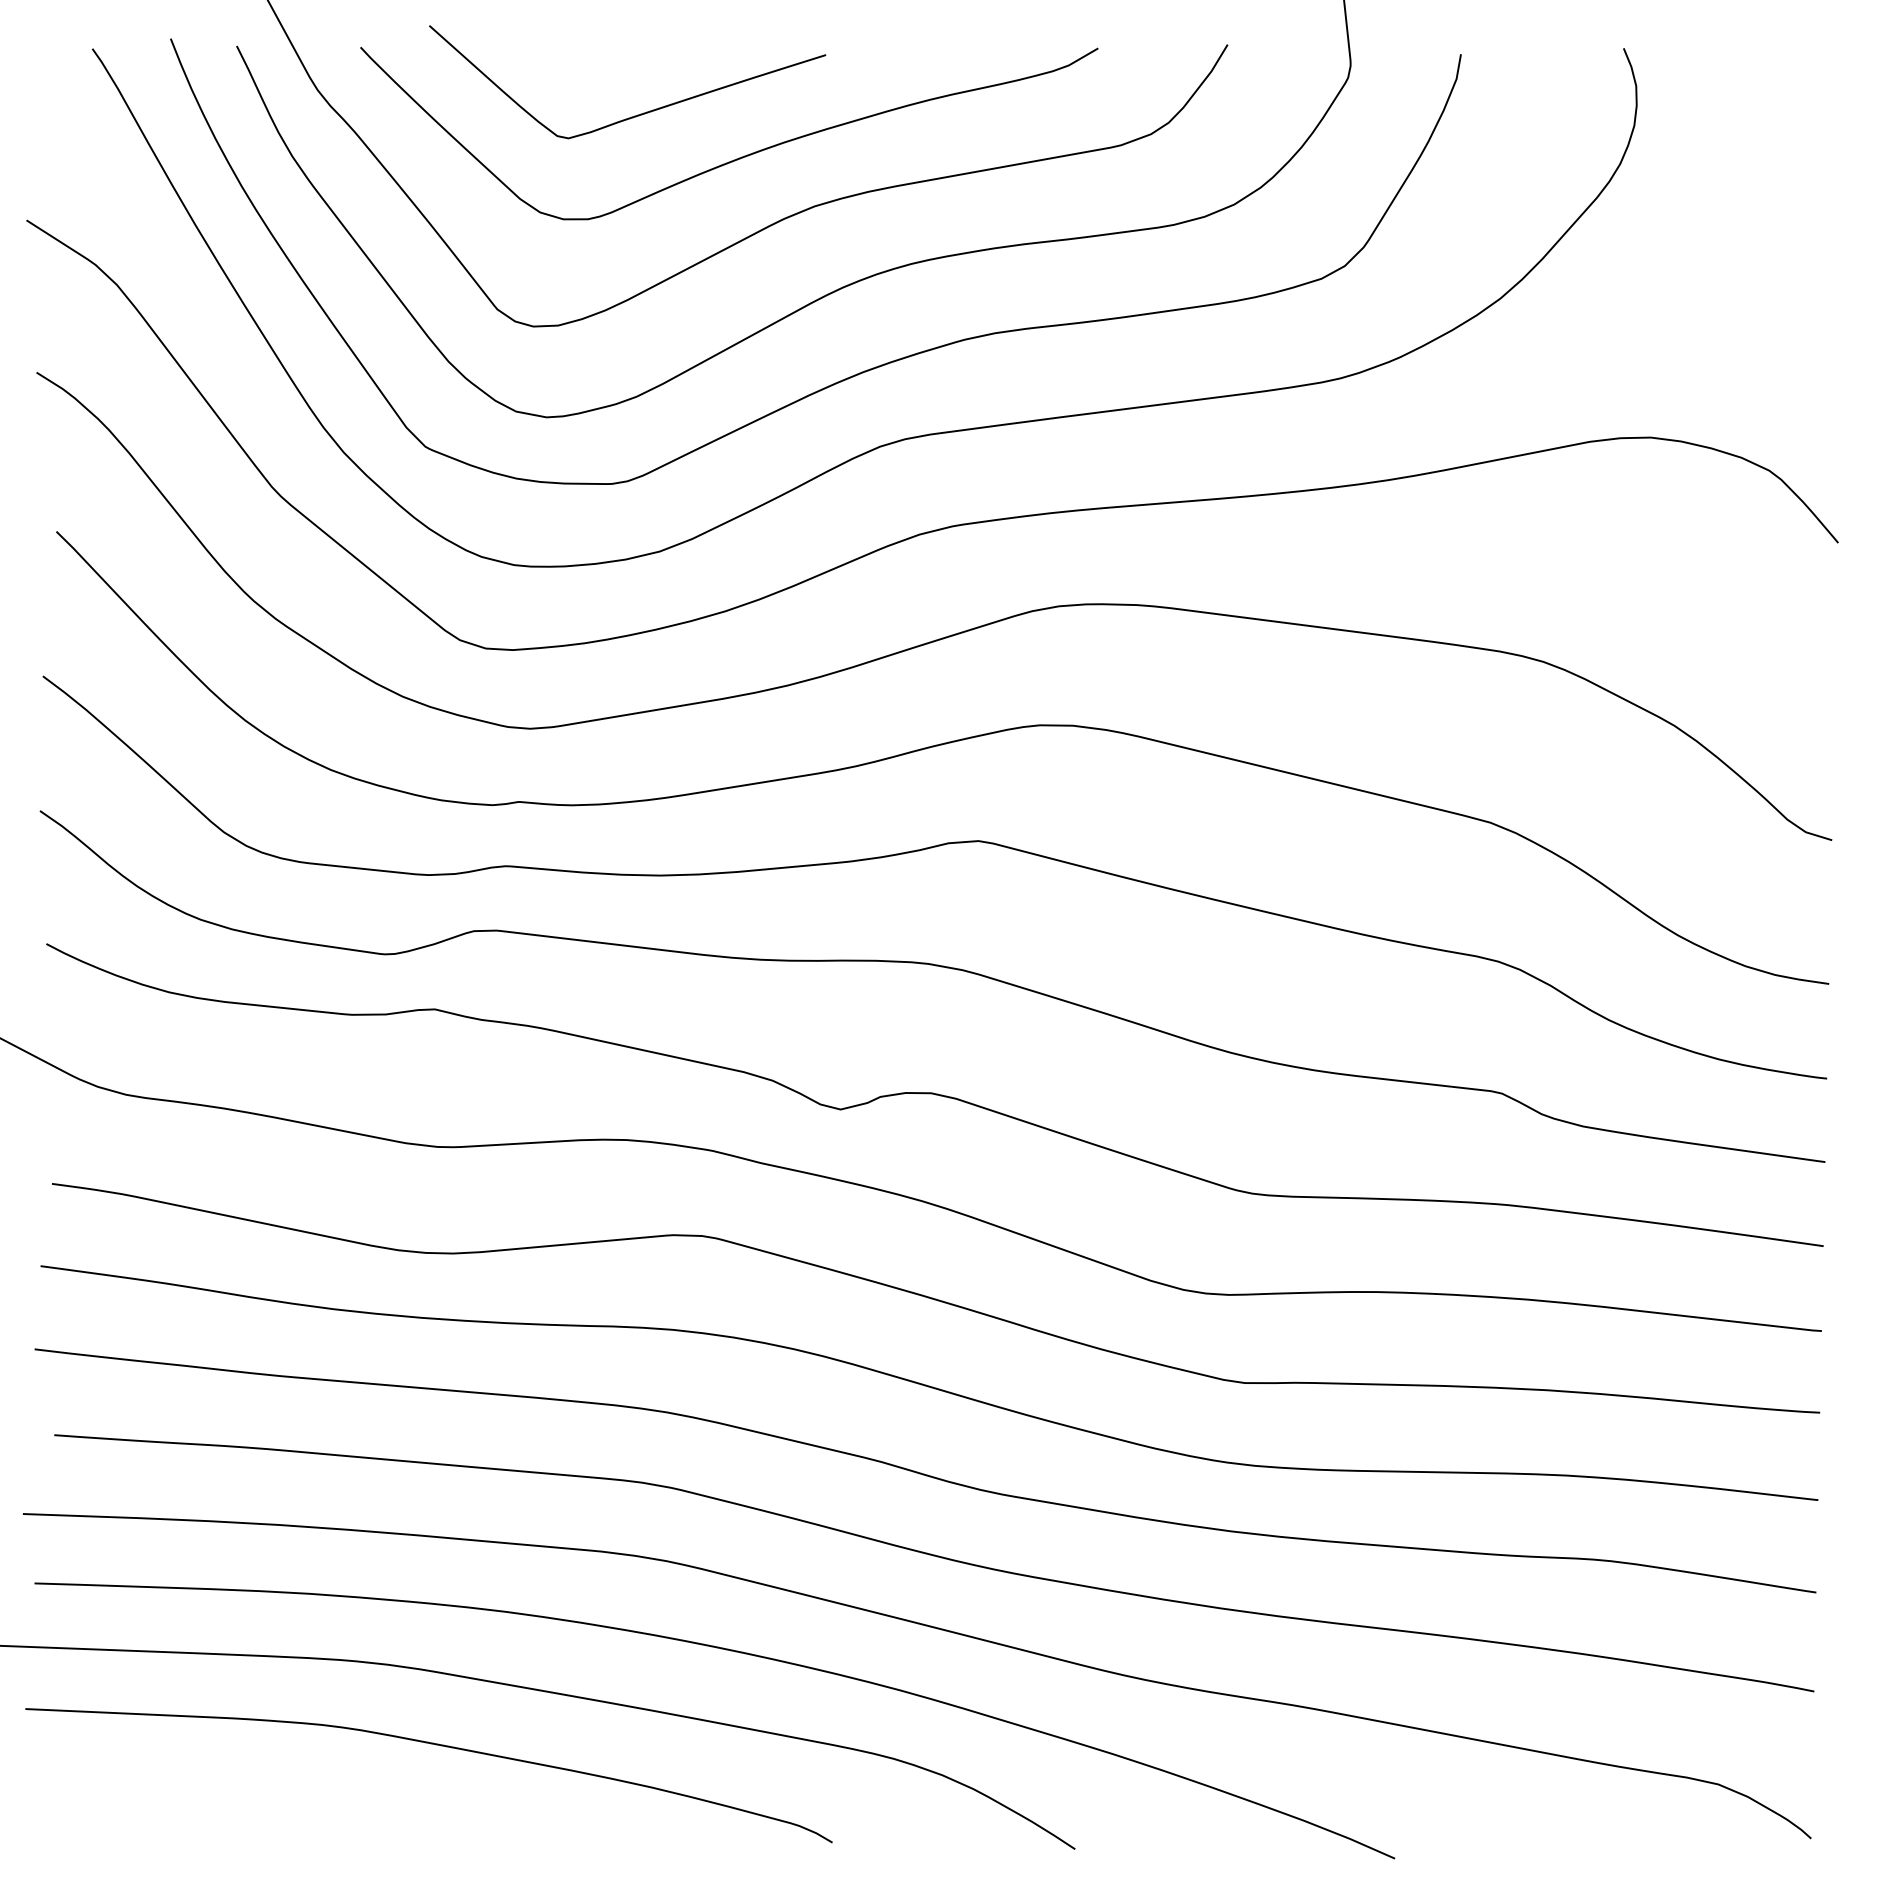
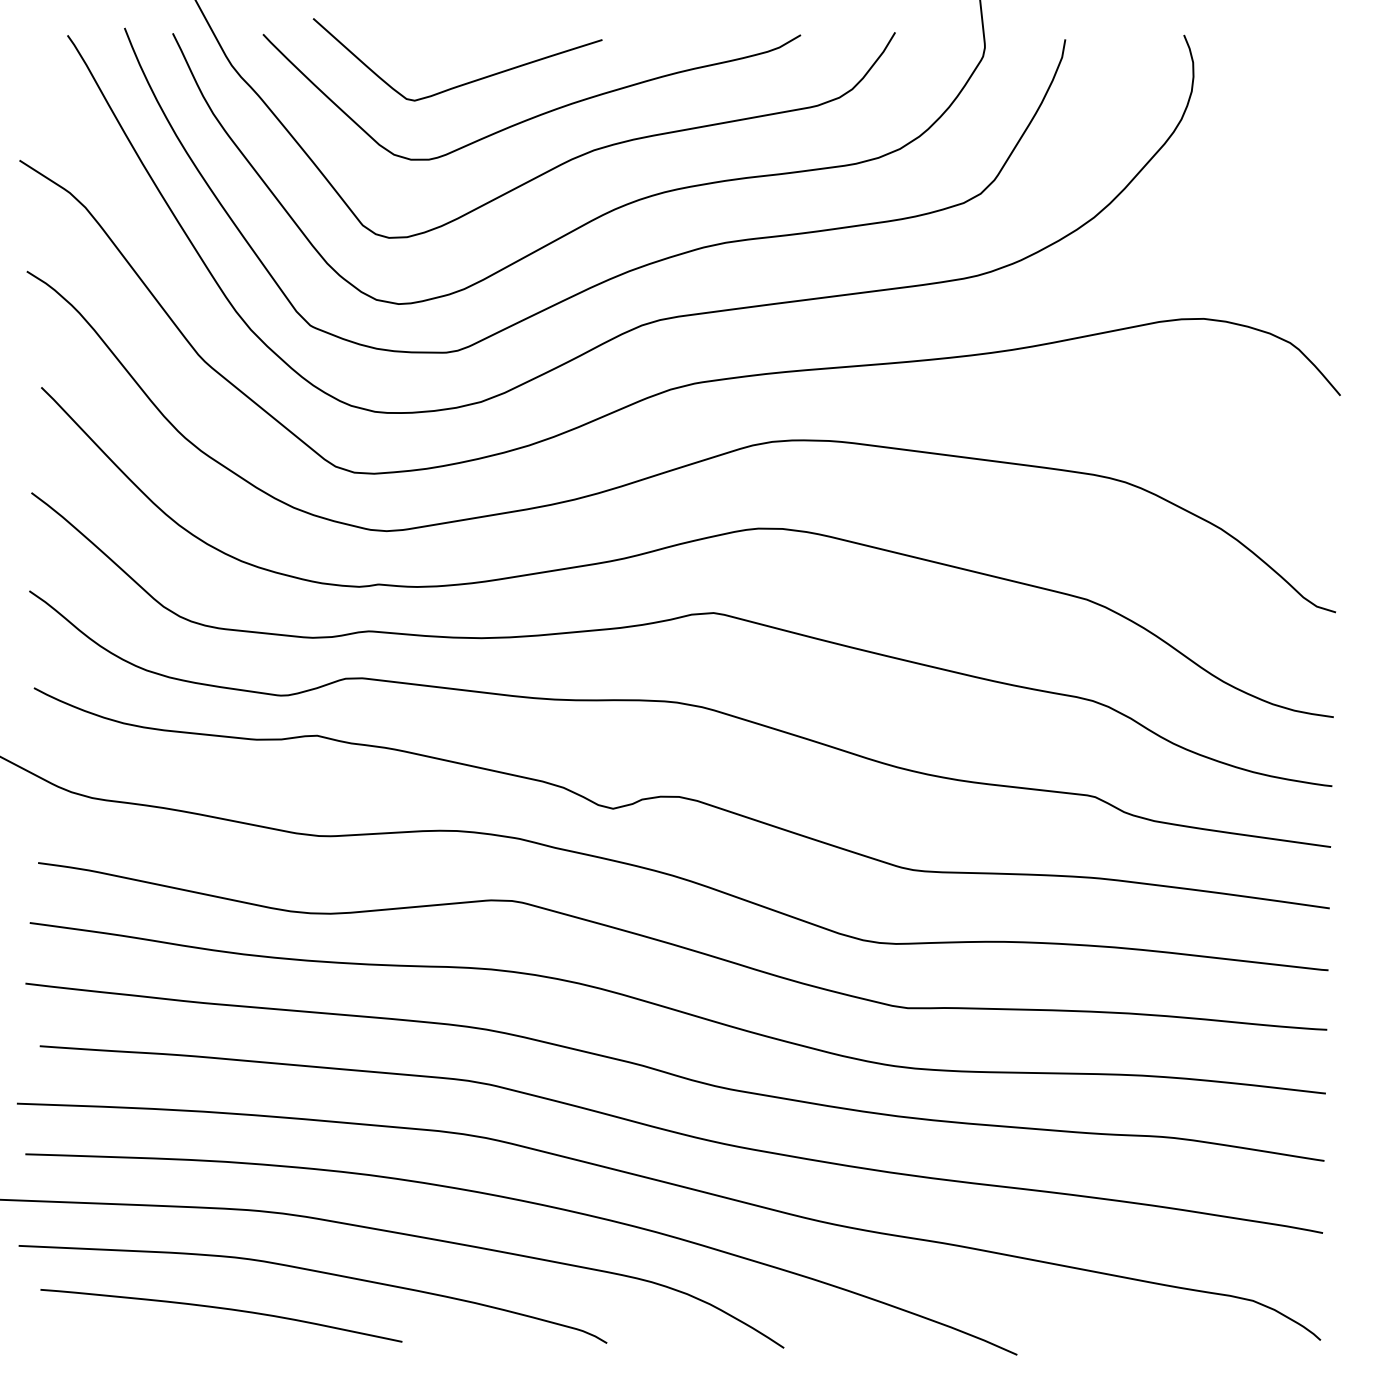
curve: (303, 1795) -> (221, 1308), added

